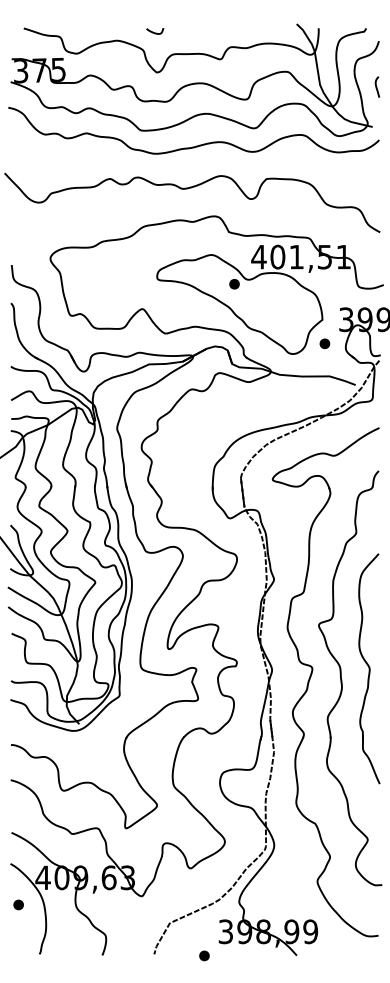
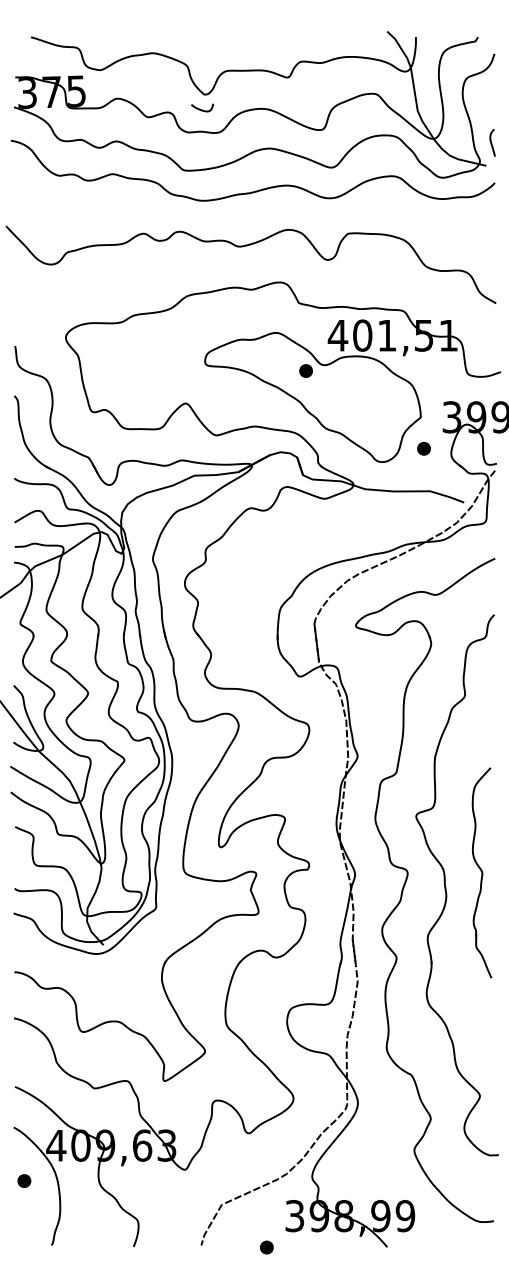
curve: (155, 32) -> (202, 109), moved
curve: (376, 86) -> (491, 142), moved
part: (368, 668) -> (481, 872), size x0.7

